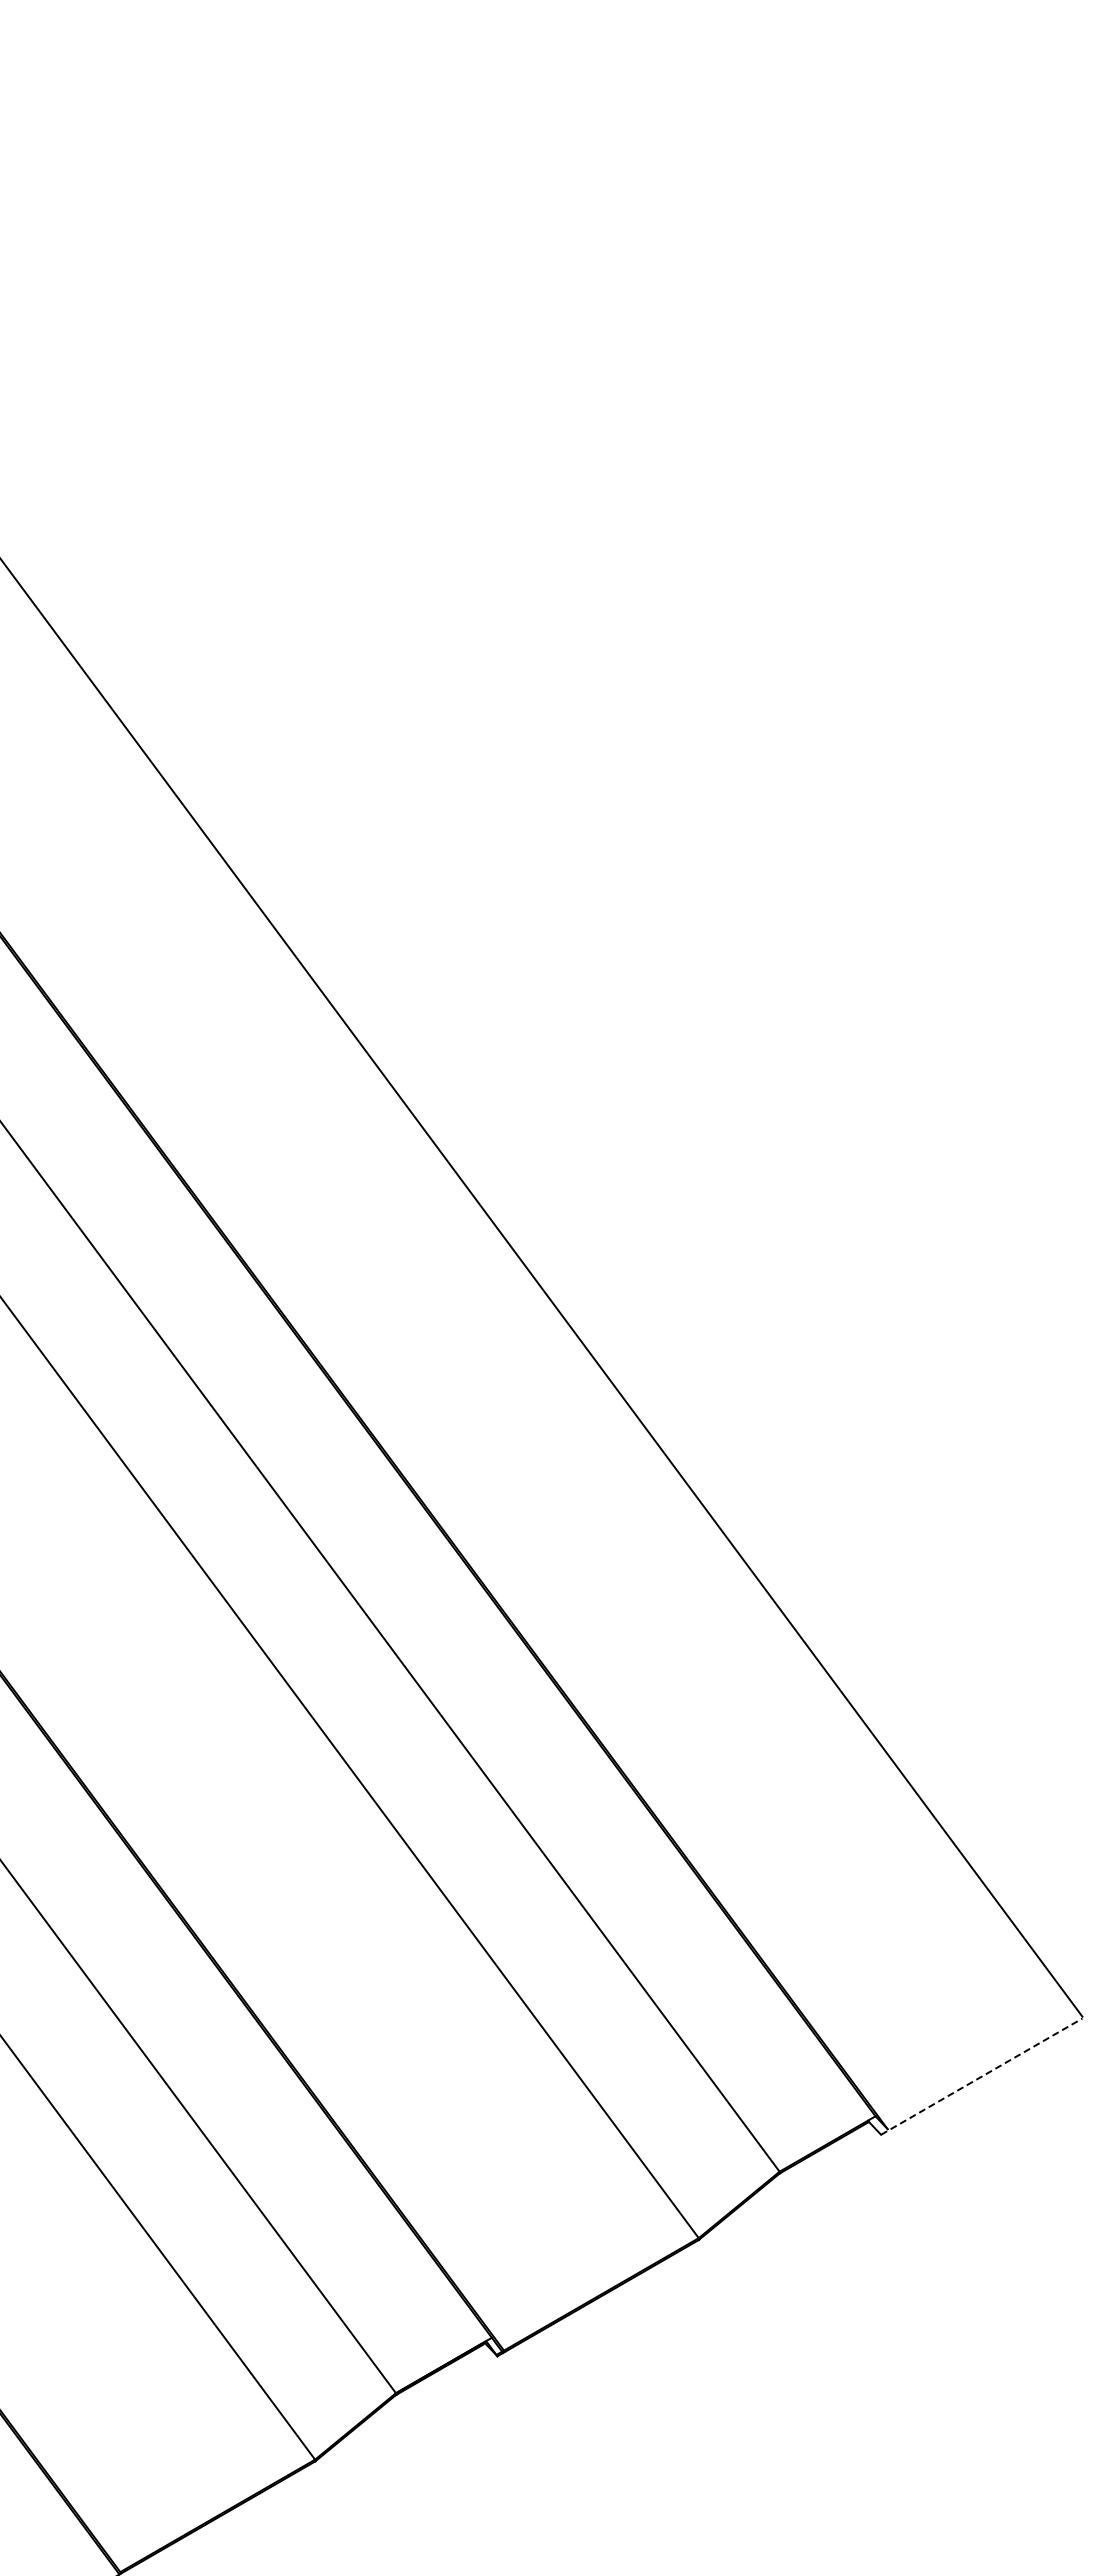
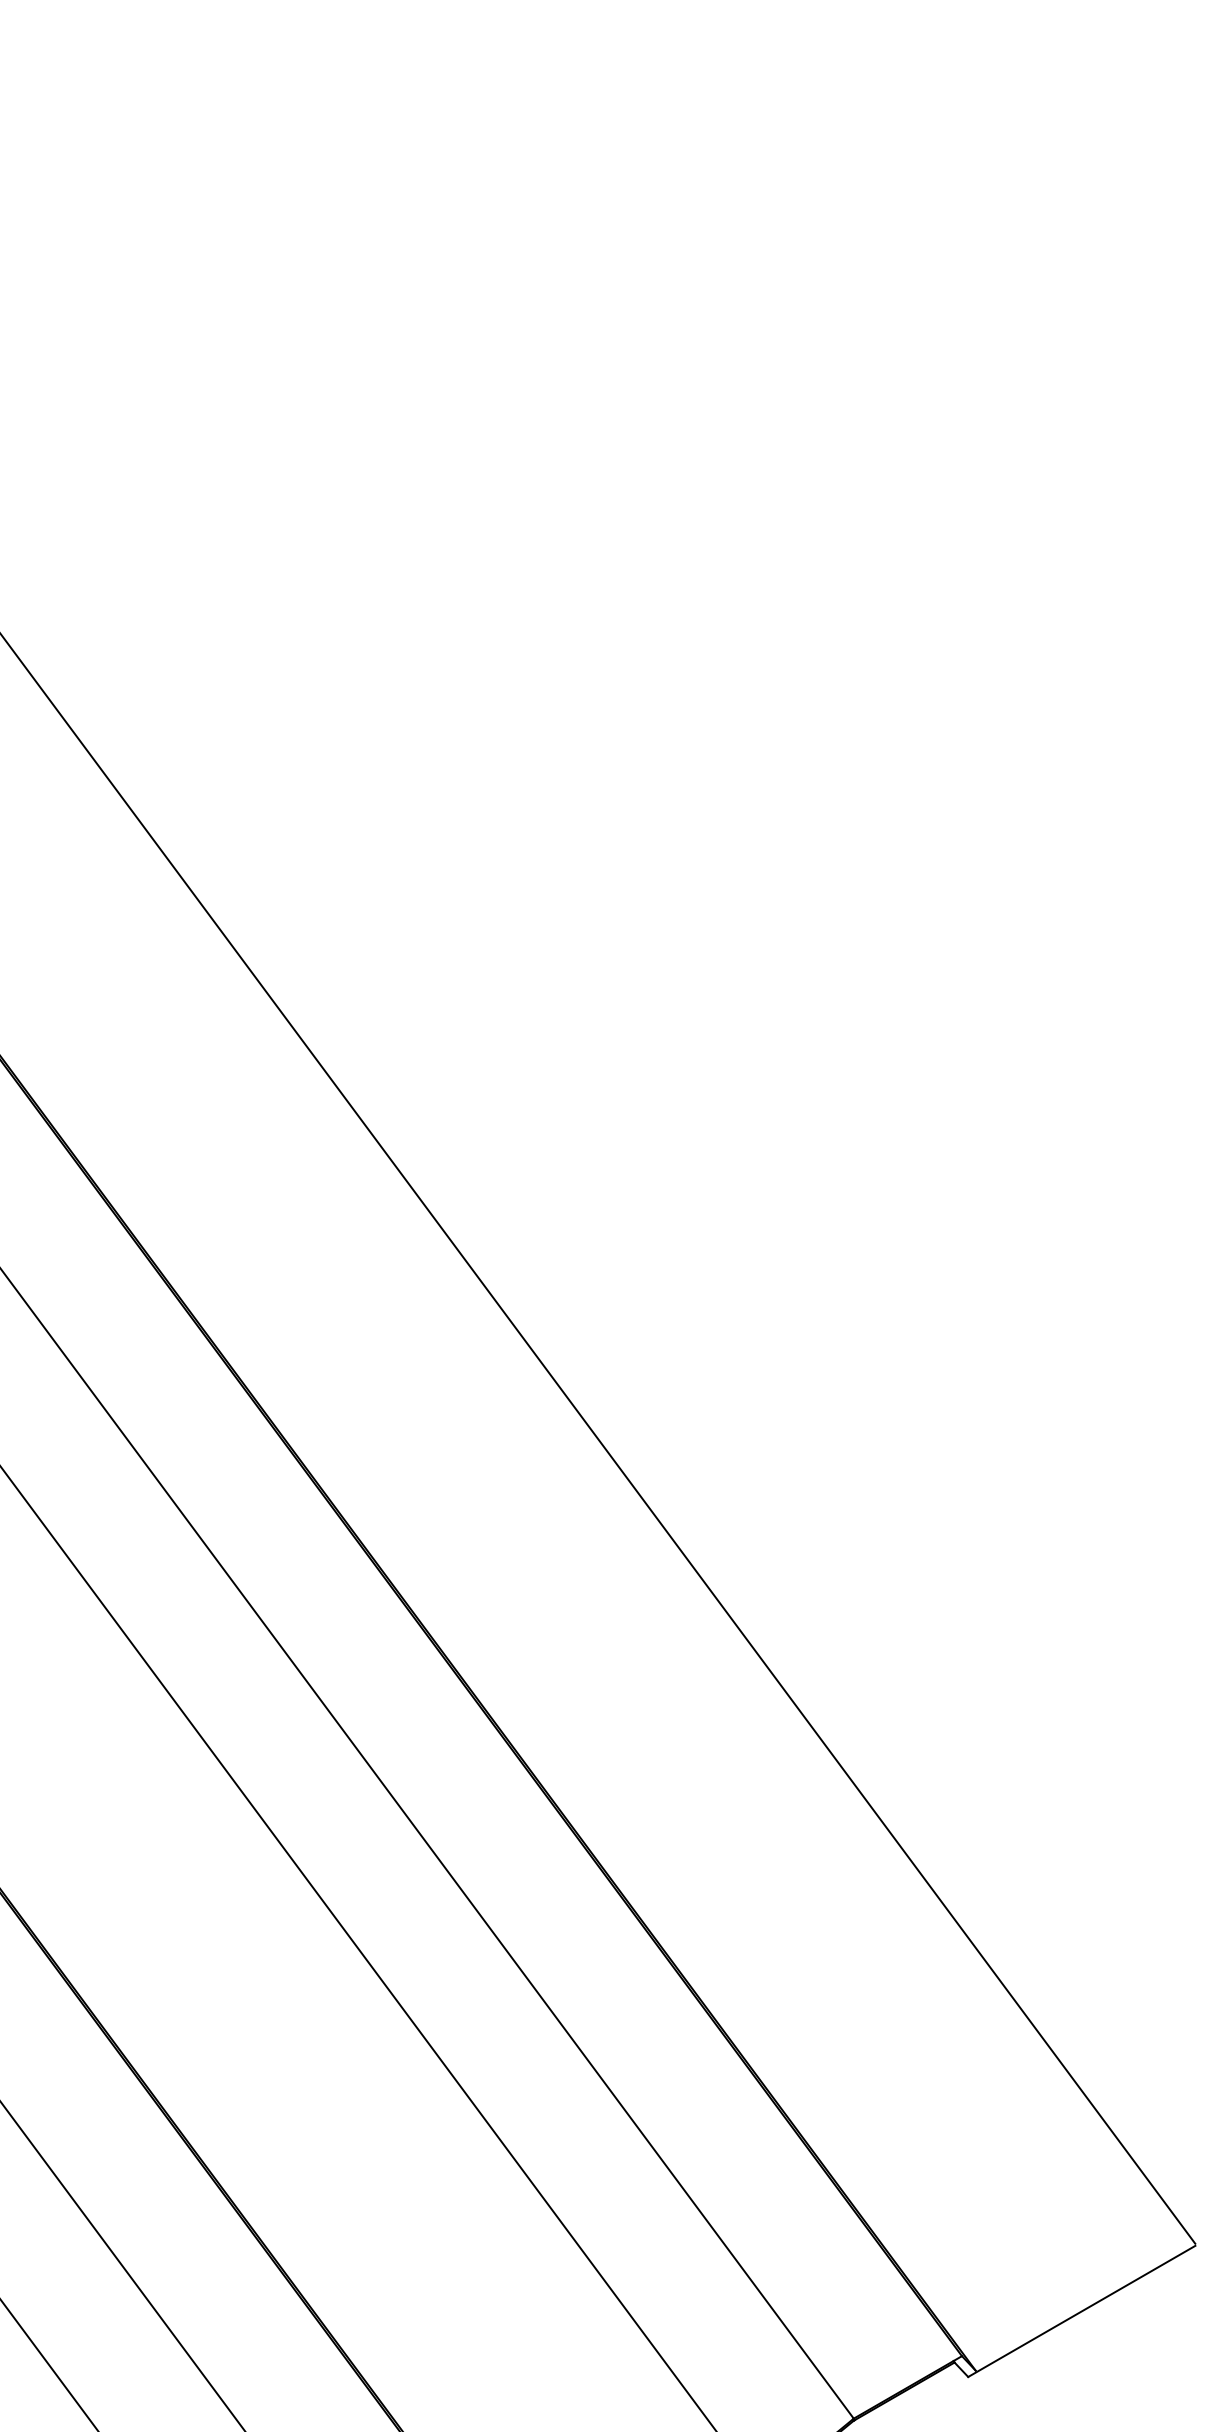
line: (982, 2076) -> (1082, 2311), dashed -> solid

